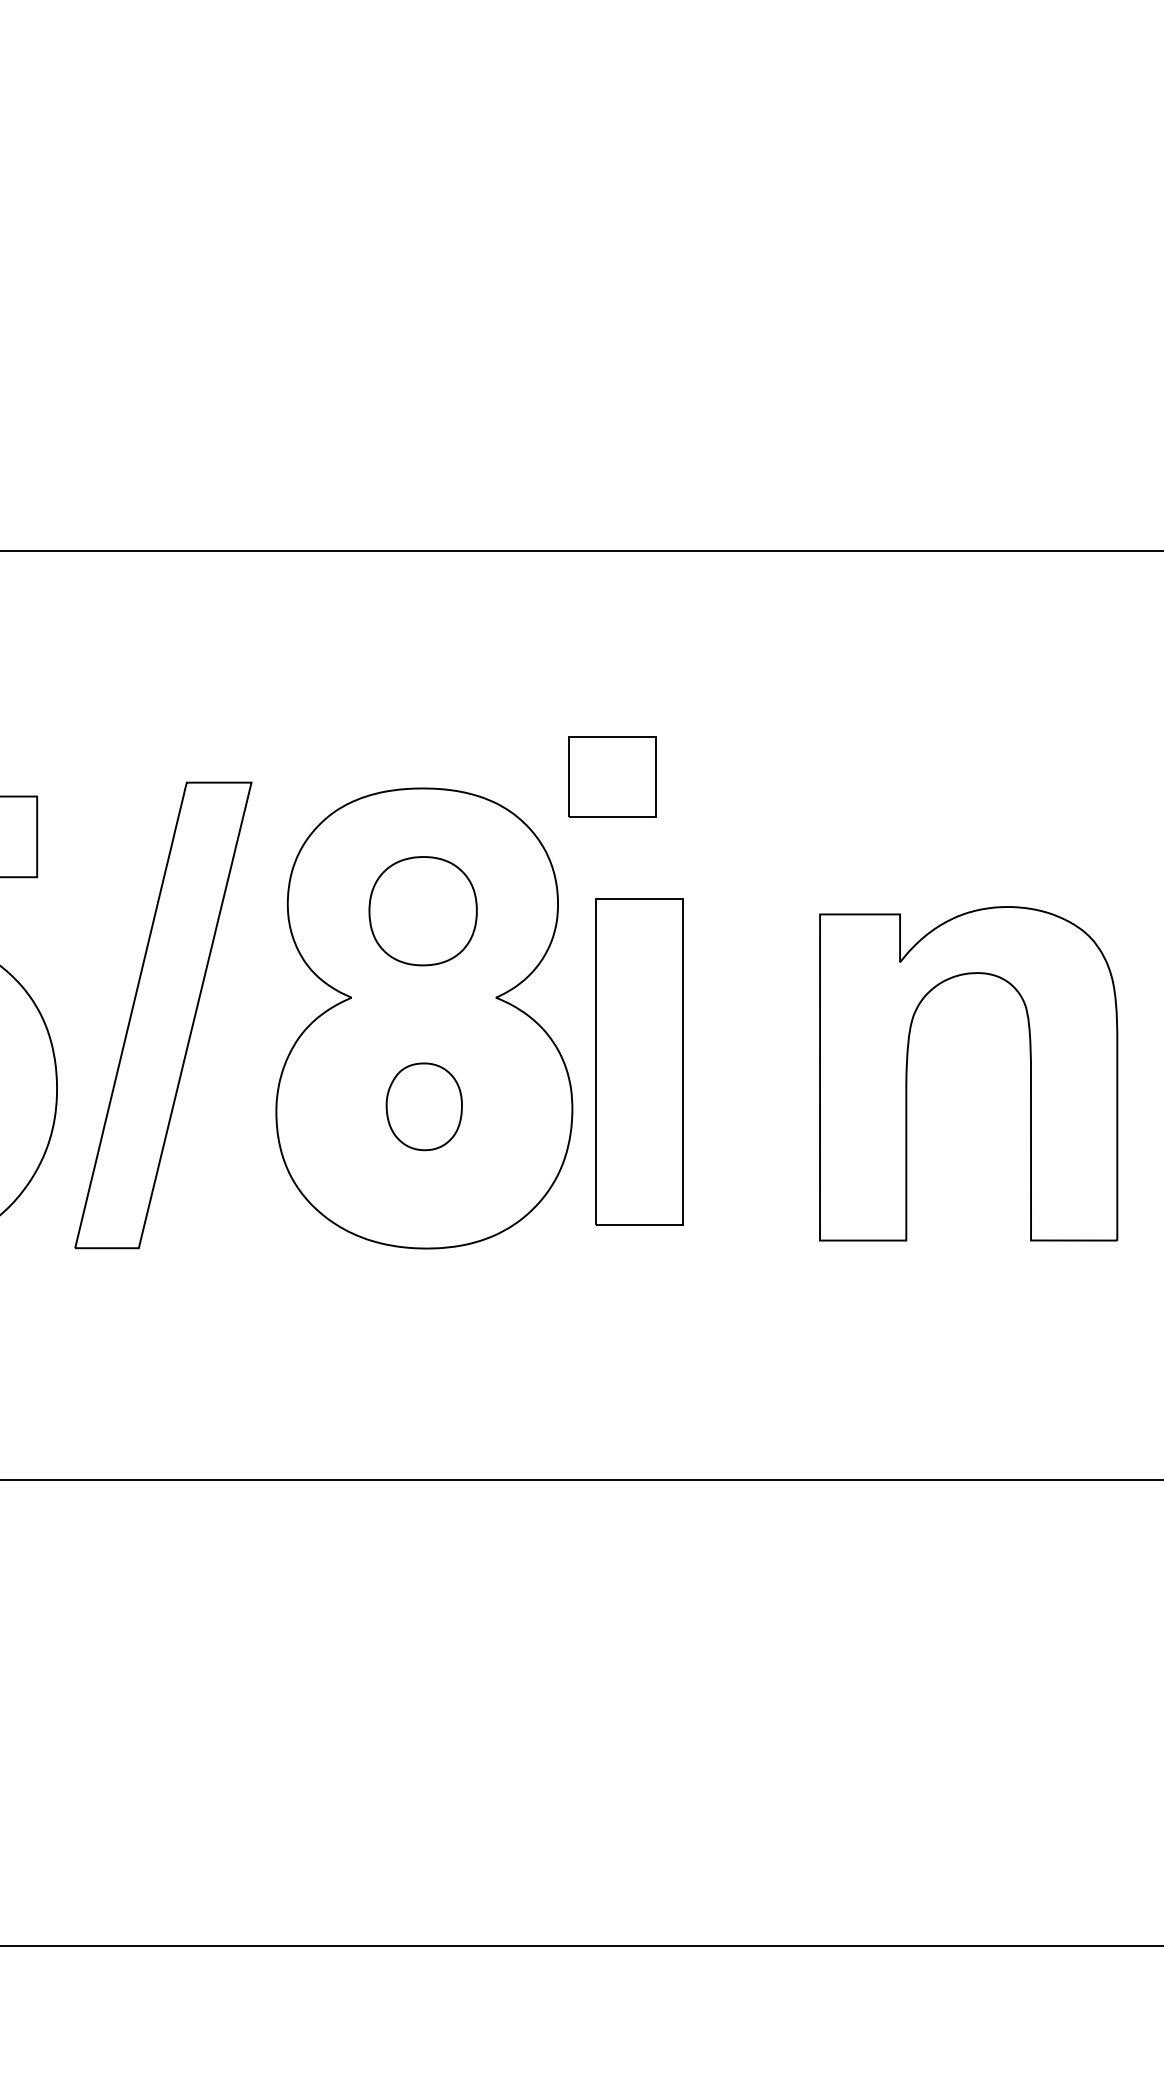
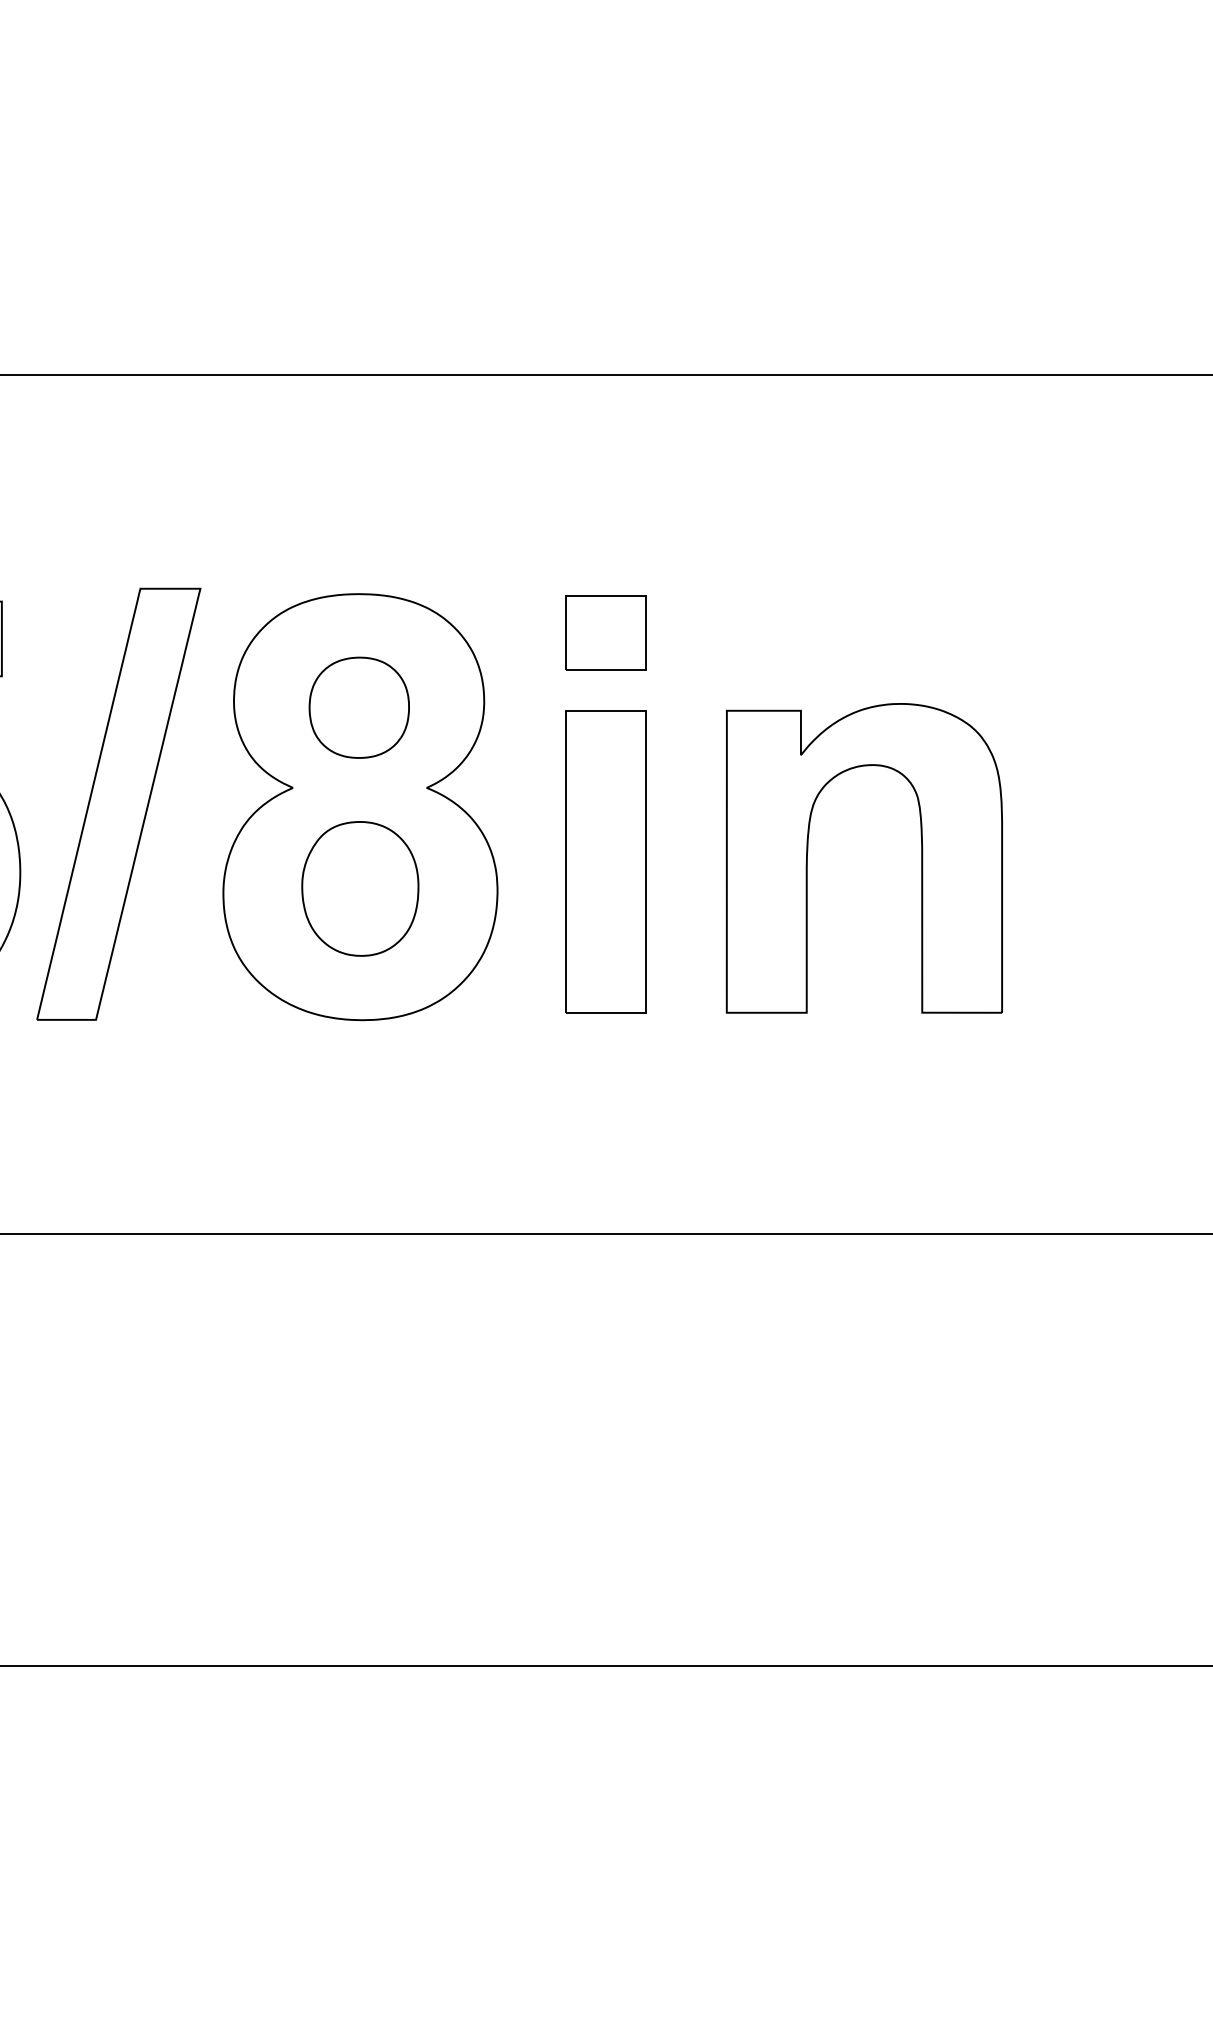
part: (612, 776) -> (605, 632), moved
part: (639, 1062) -> (605, 861), moved
part: (424, 1106) -> (360, 888), size x1.67

